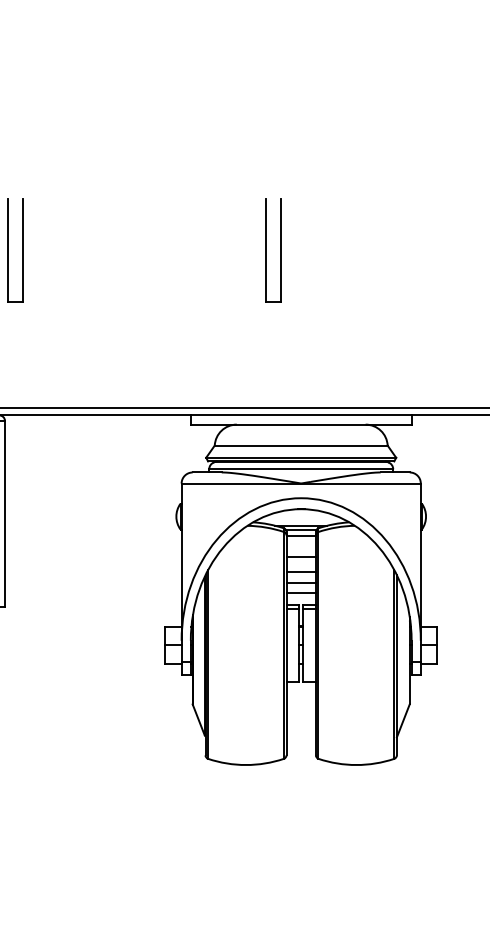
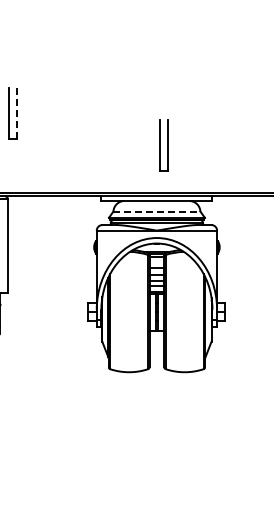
line: (22, 250) -> (16, 113), solid -> dashed
part: (272, 250) -> (163, 145), moved
line: (302, 445) -> (157, 211), solid -> dashed

